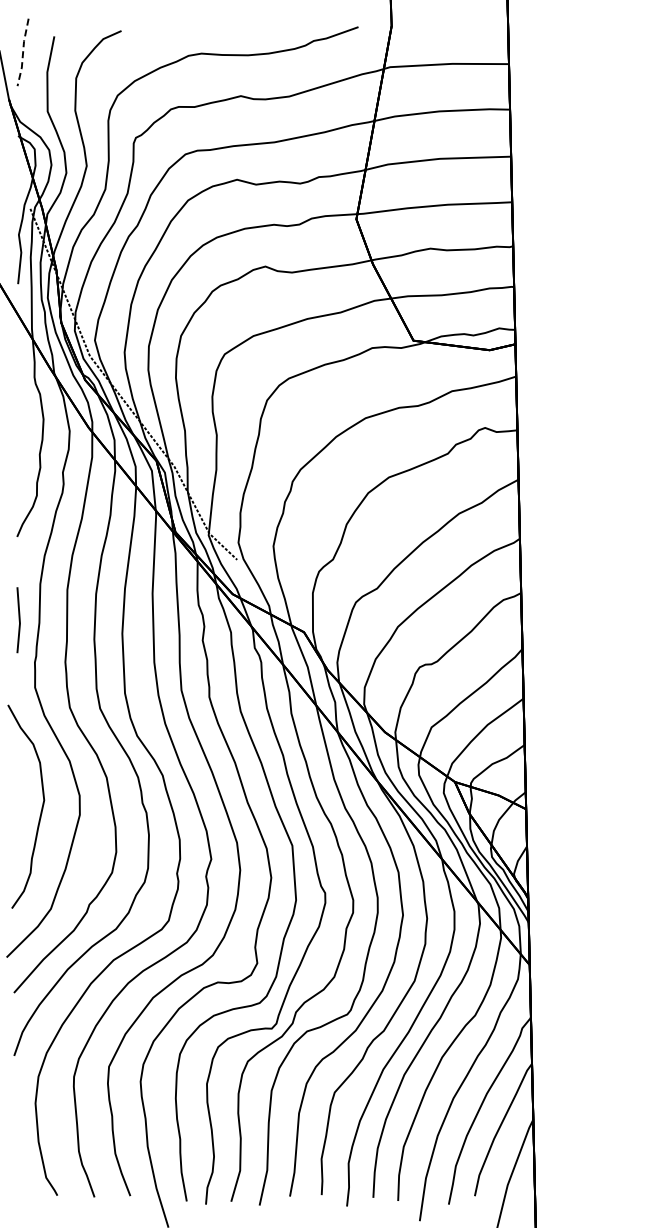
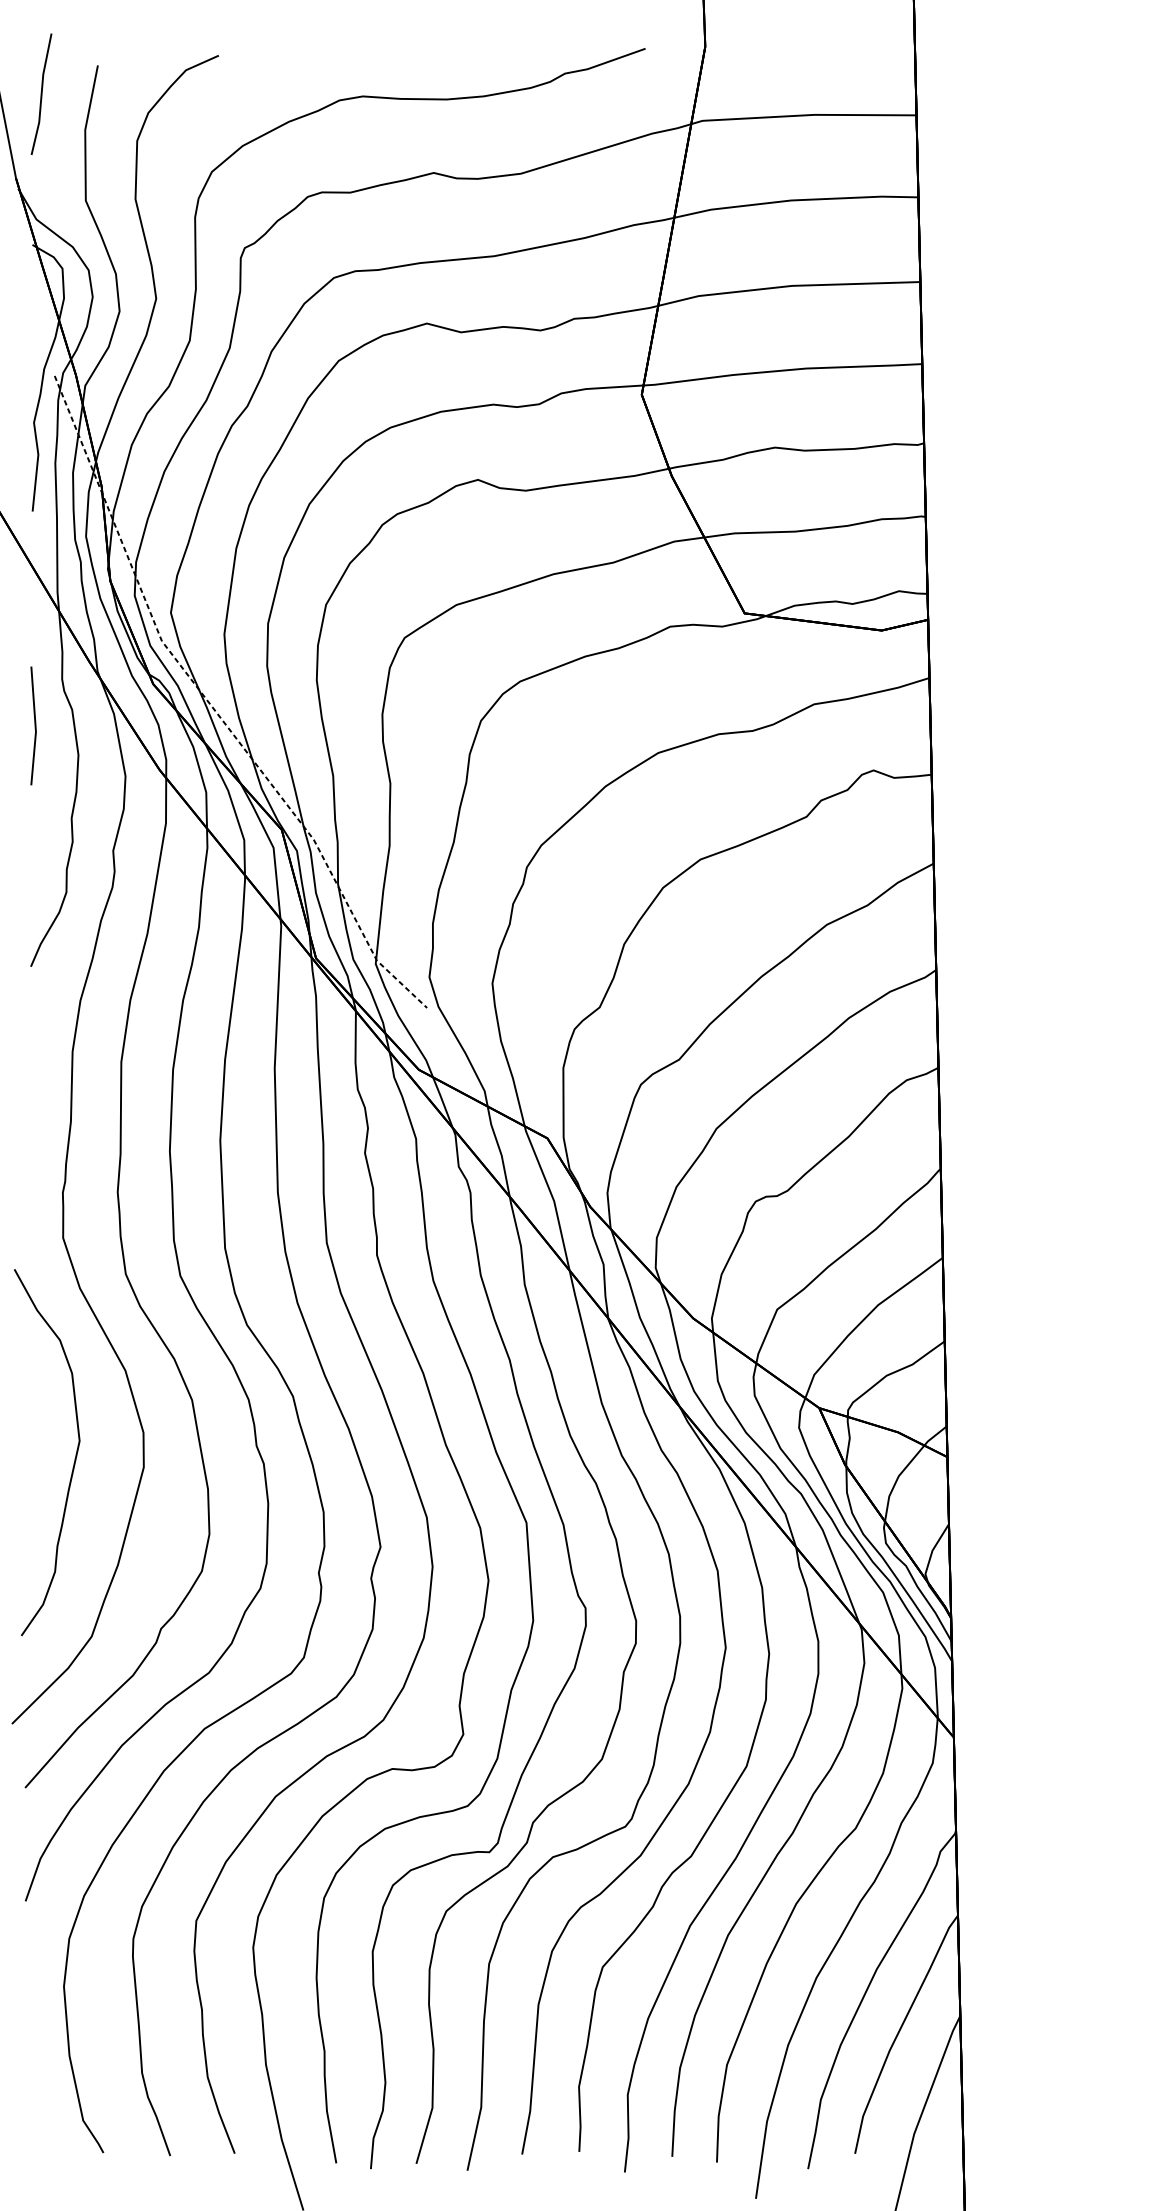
line: (23, 52) -> (42, 94), dashed -> solid
line: (18, 620) -> (33, 726), moved

